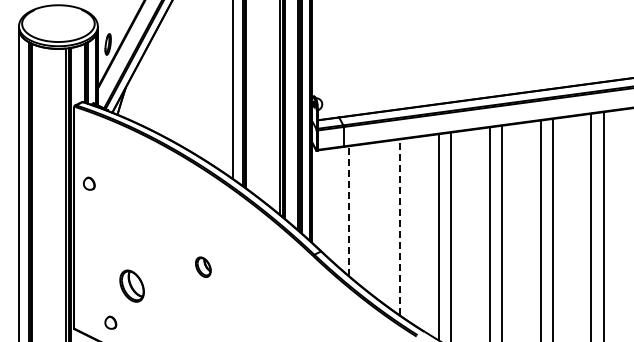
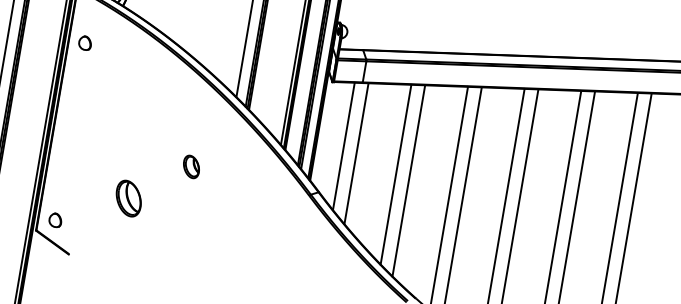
part: (89, 183) -> (85, 42), moved
line: (336, 206) -> (343, 146), added
line: (348, 211) -> (355, 153), dashed -> solid
line: (387, 223) -> (396, 174), added
line: (399, 227) -> (408, 180), dashed -> solid
part: (203, 266) -> (191, 166), moved
part: (131, 285) -> (128, 197), moved
part: (110, 322) -> (55, 219), moved

